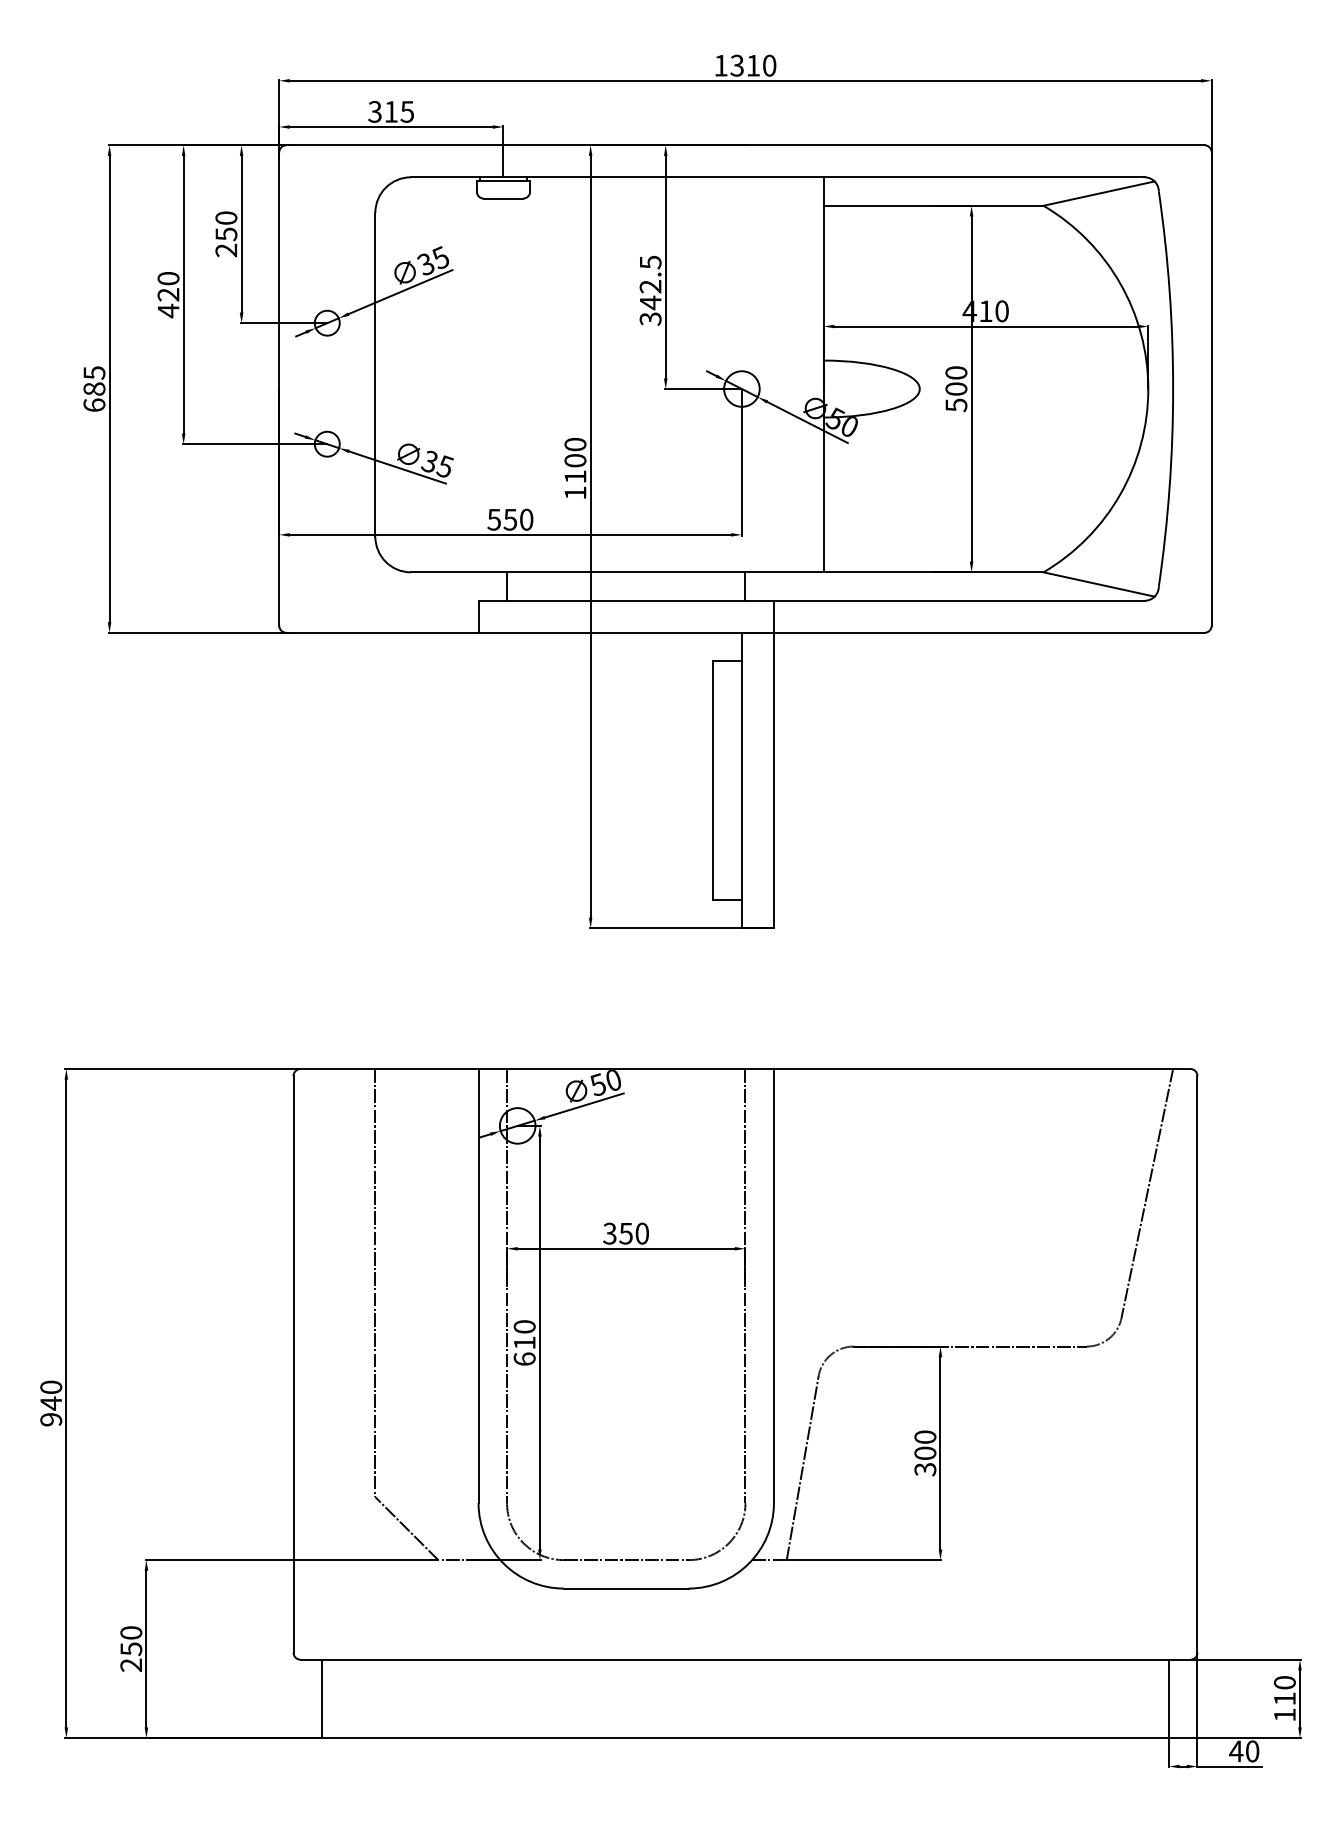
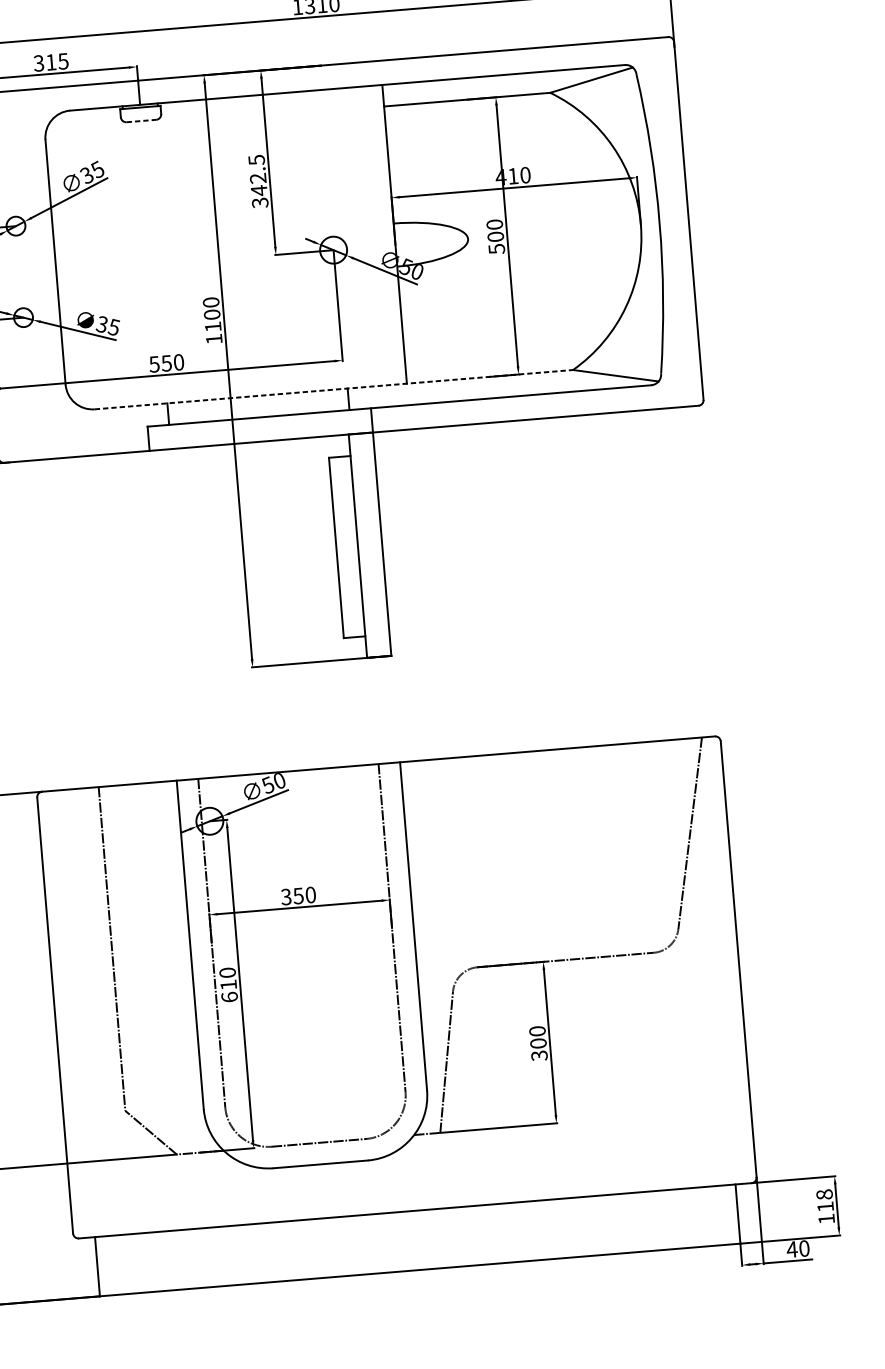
line: (503, 198) -> (141, 120), solid -> dashed
line: (727, 572) -> (334, 389), solid -> dashed
text: (1284, 1682) -> (824, 1194), 110 -> 118

